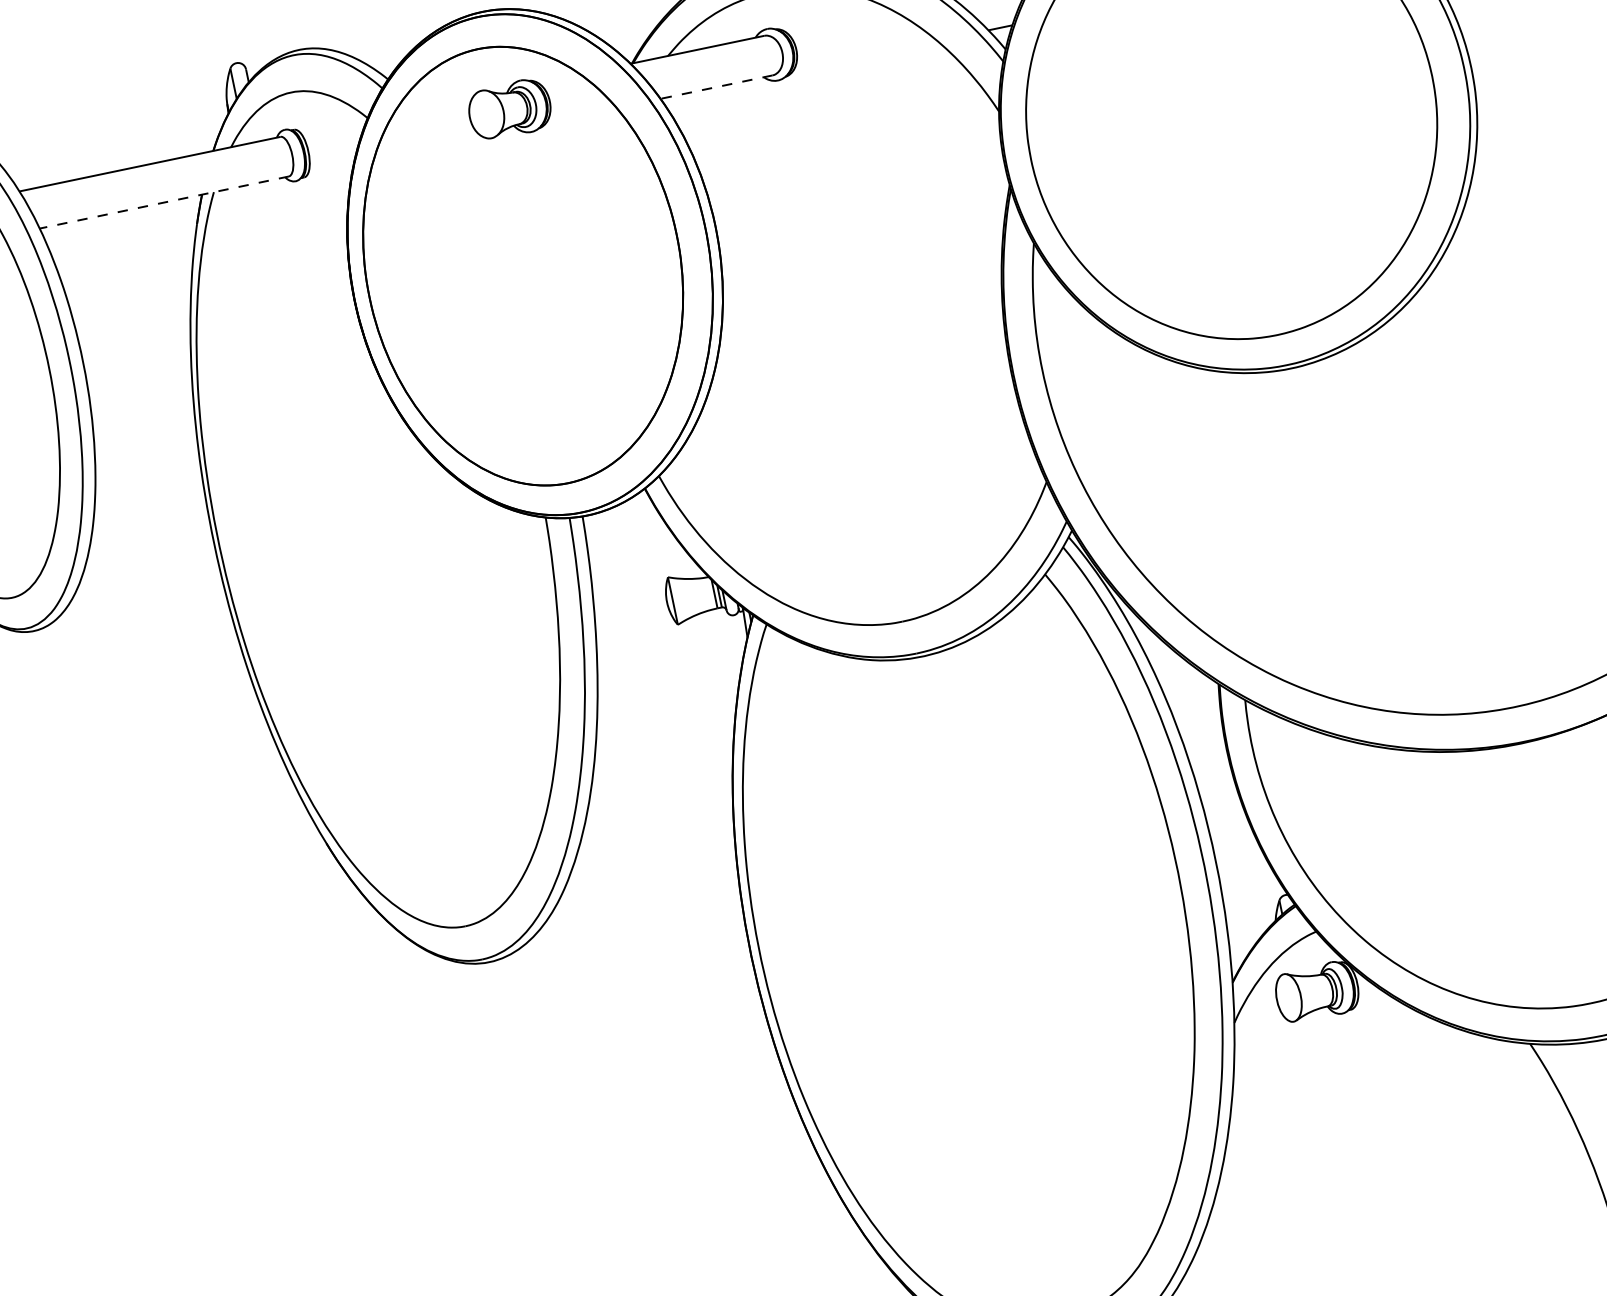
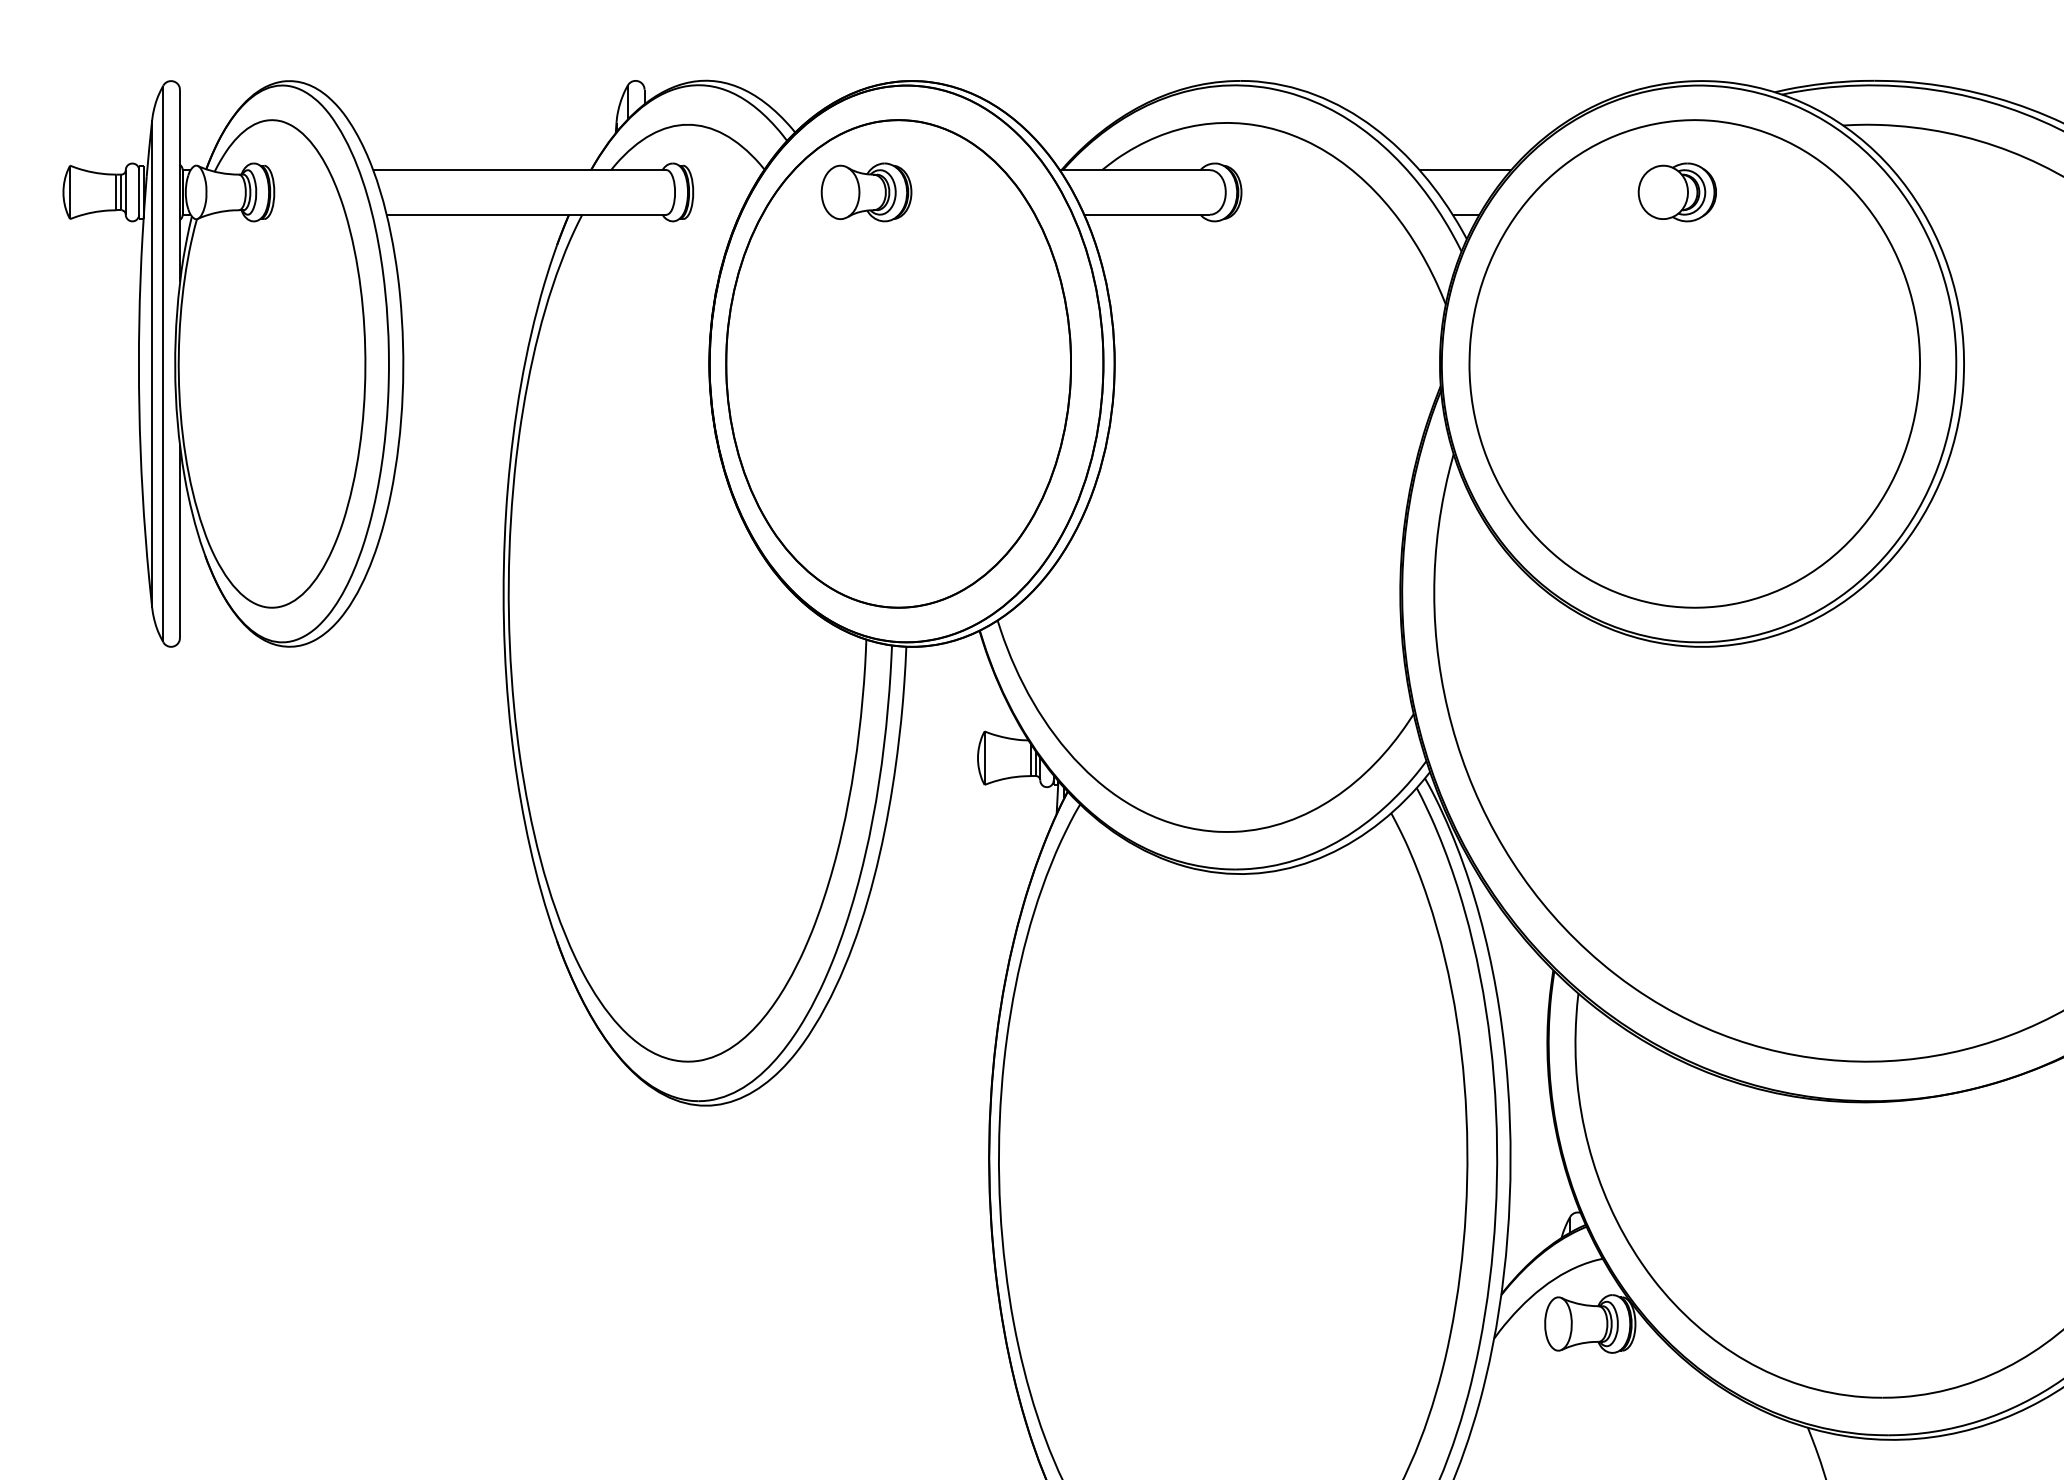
line: (716, 86) -> (1147, 214), dashed -> solid
part: (509, 109) -> (866, 192), moved
line: (164, 202) -> (526, 214), dashed -> solid

